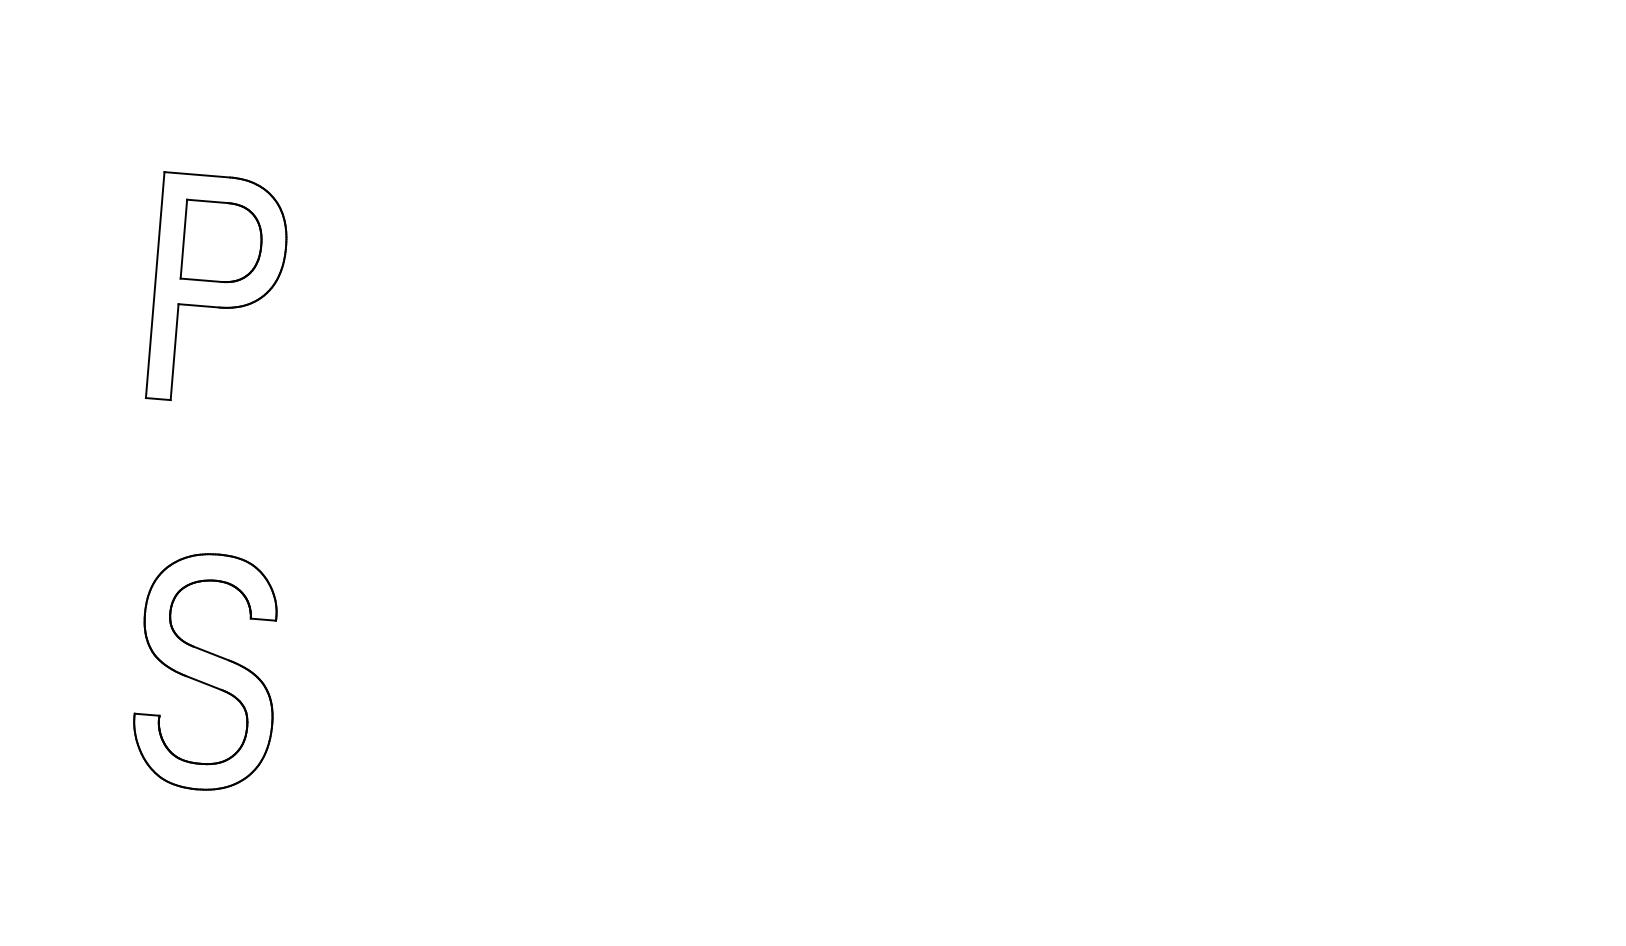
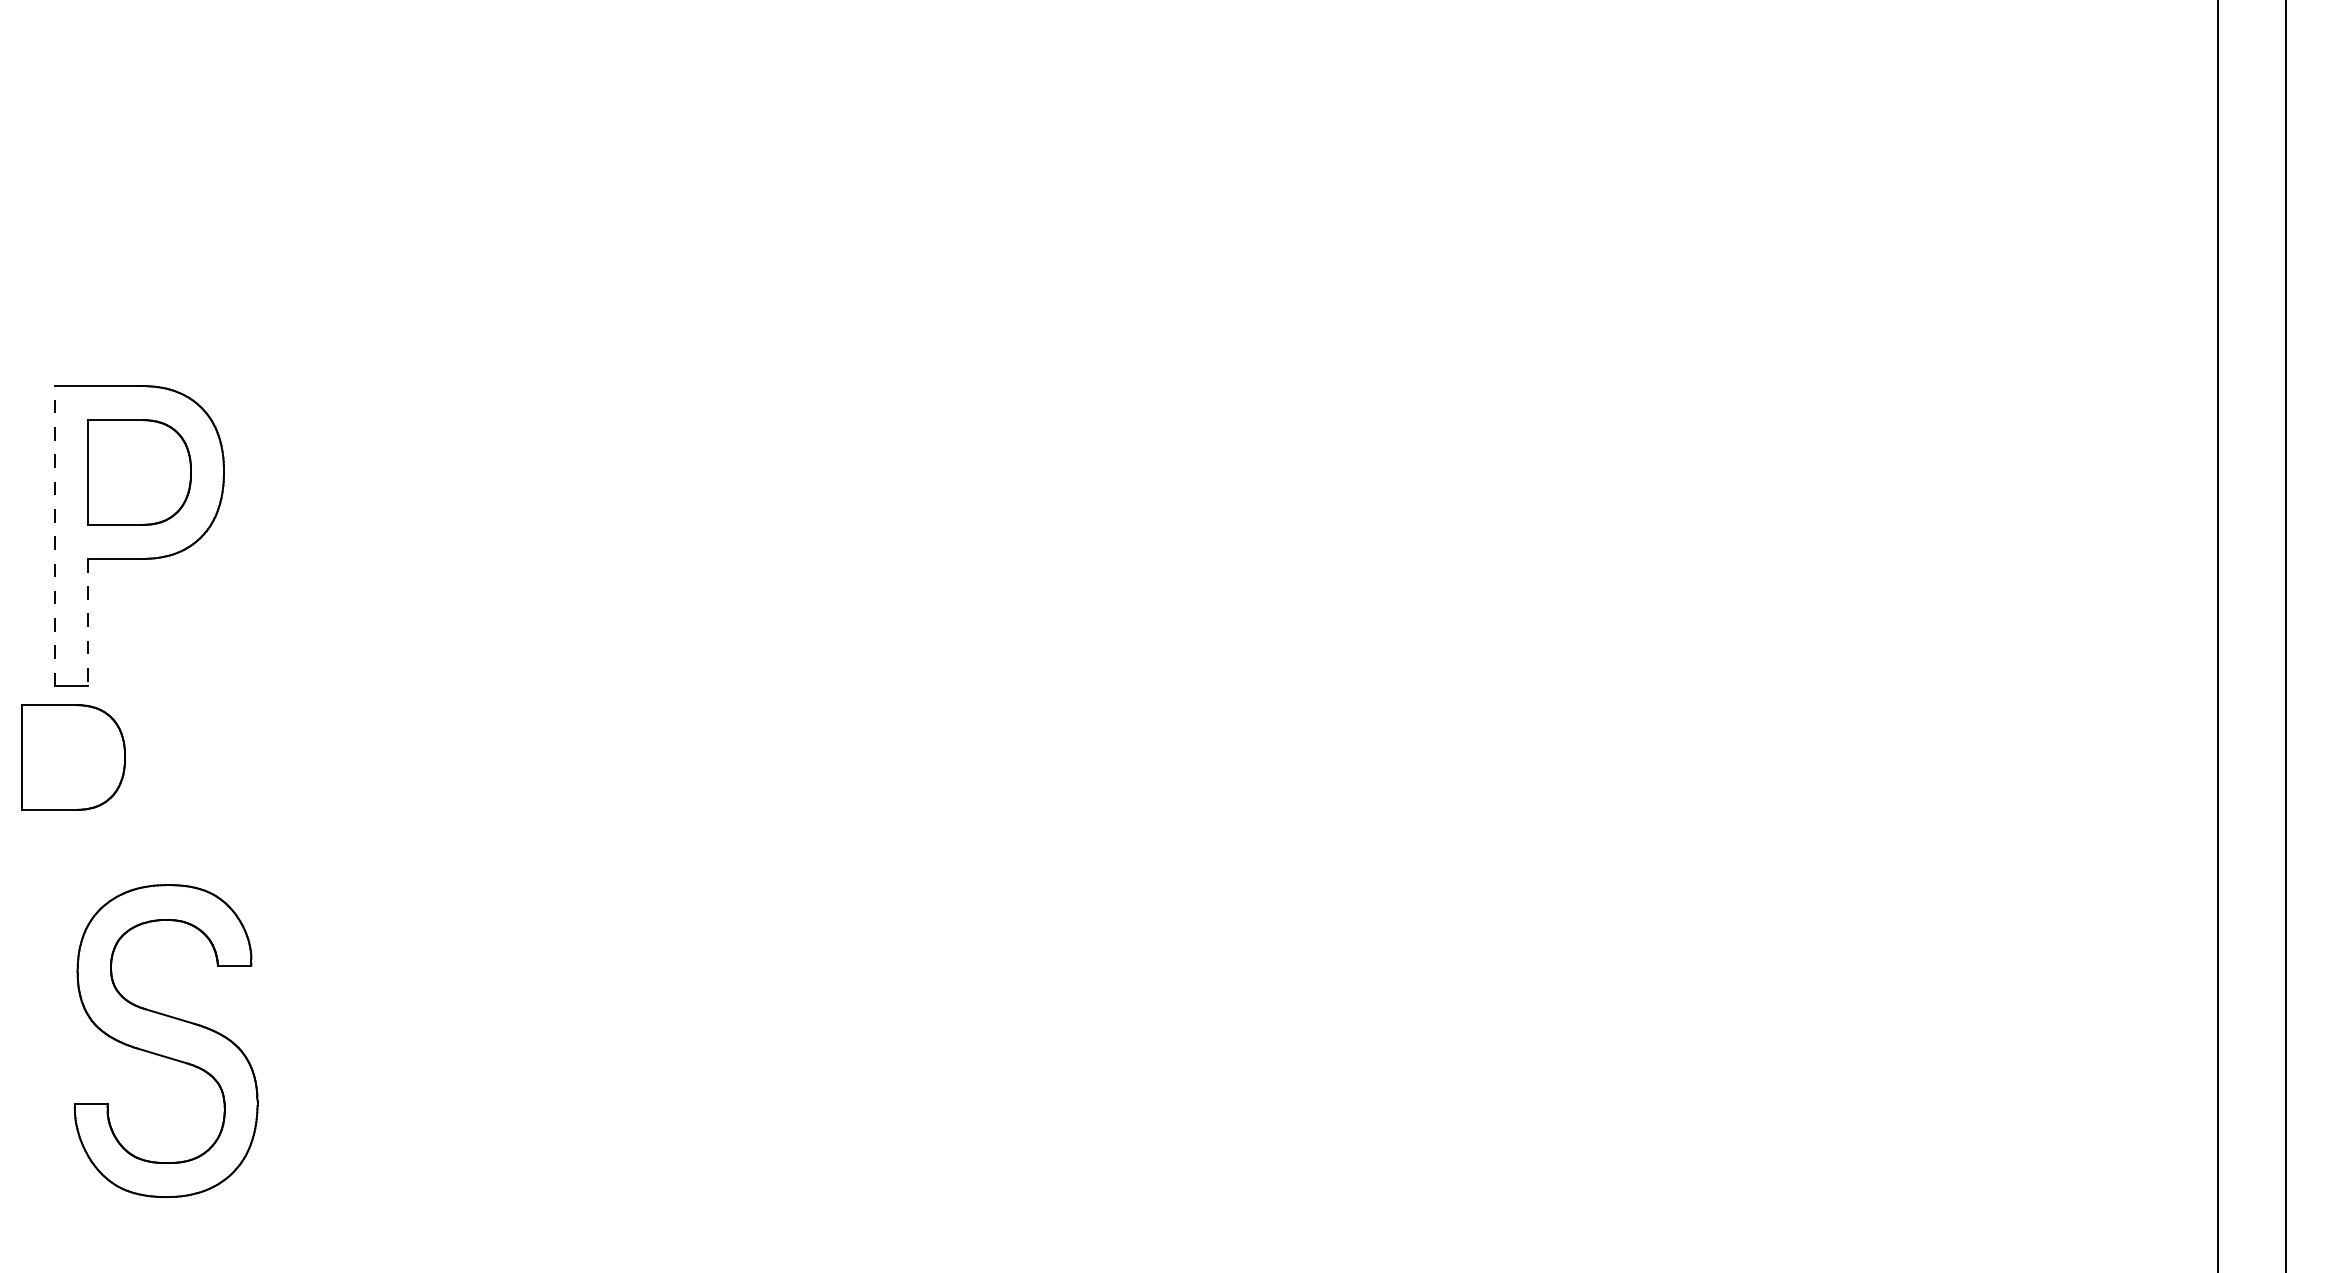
line: (155, 284) -> (55, 535), solid -> dashed
line: (174, 352) -> (88, 622), solid -> dashed
part: (155, 452) -> (73, 757), added

